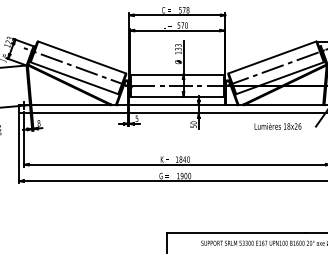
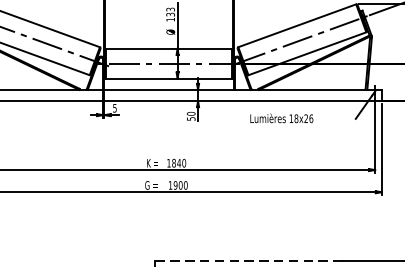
text: (277, 125) -> (281, 117), moved
line: (236, 232) -> (248, 261), solid -> dashed

